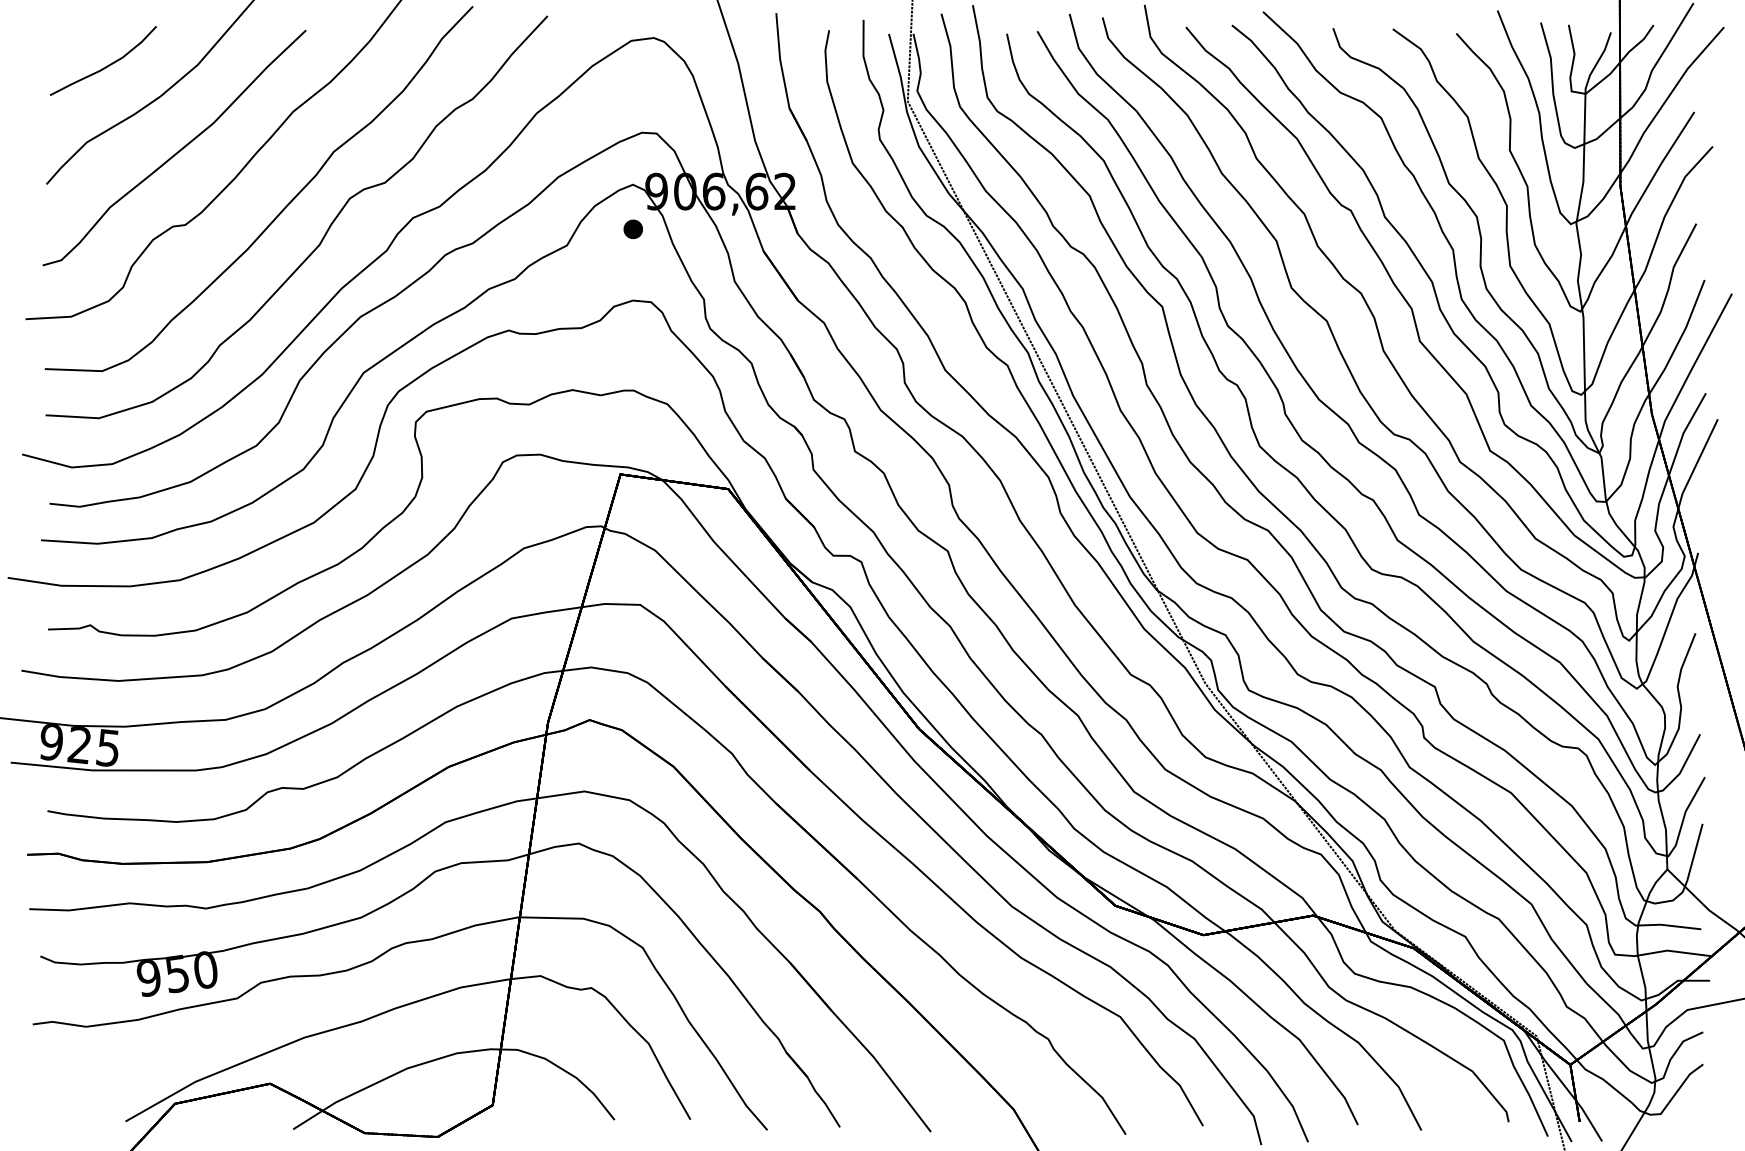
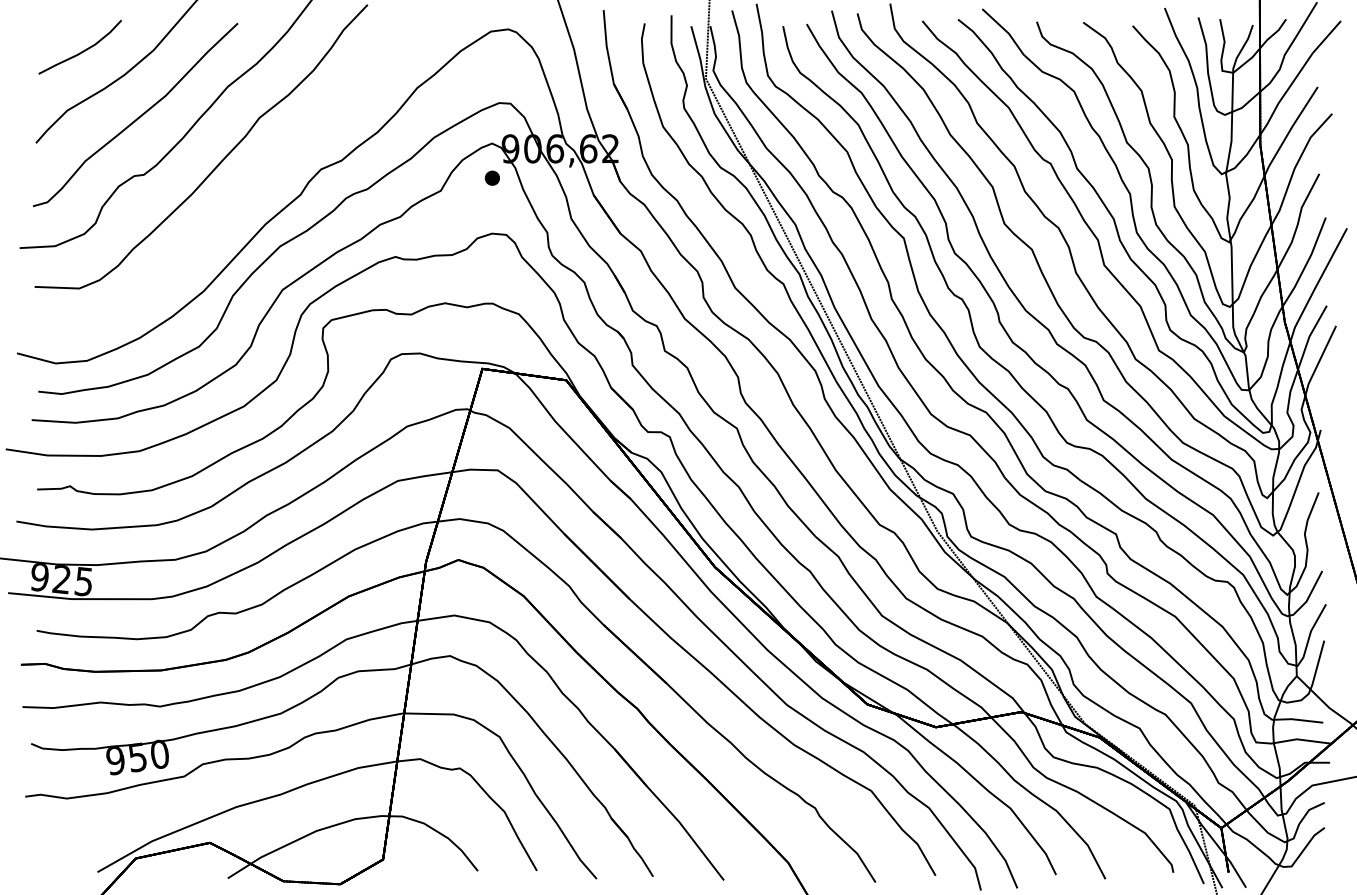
curve: (323, 235) -> (251, 183), removed

